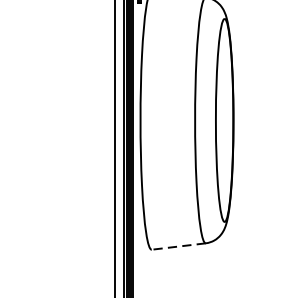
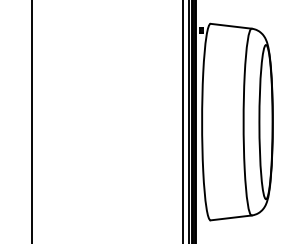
line: (179, 245) -> (231, 217), dashed -> solid

